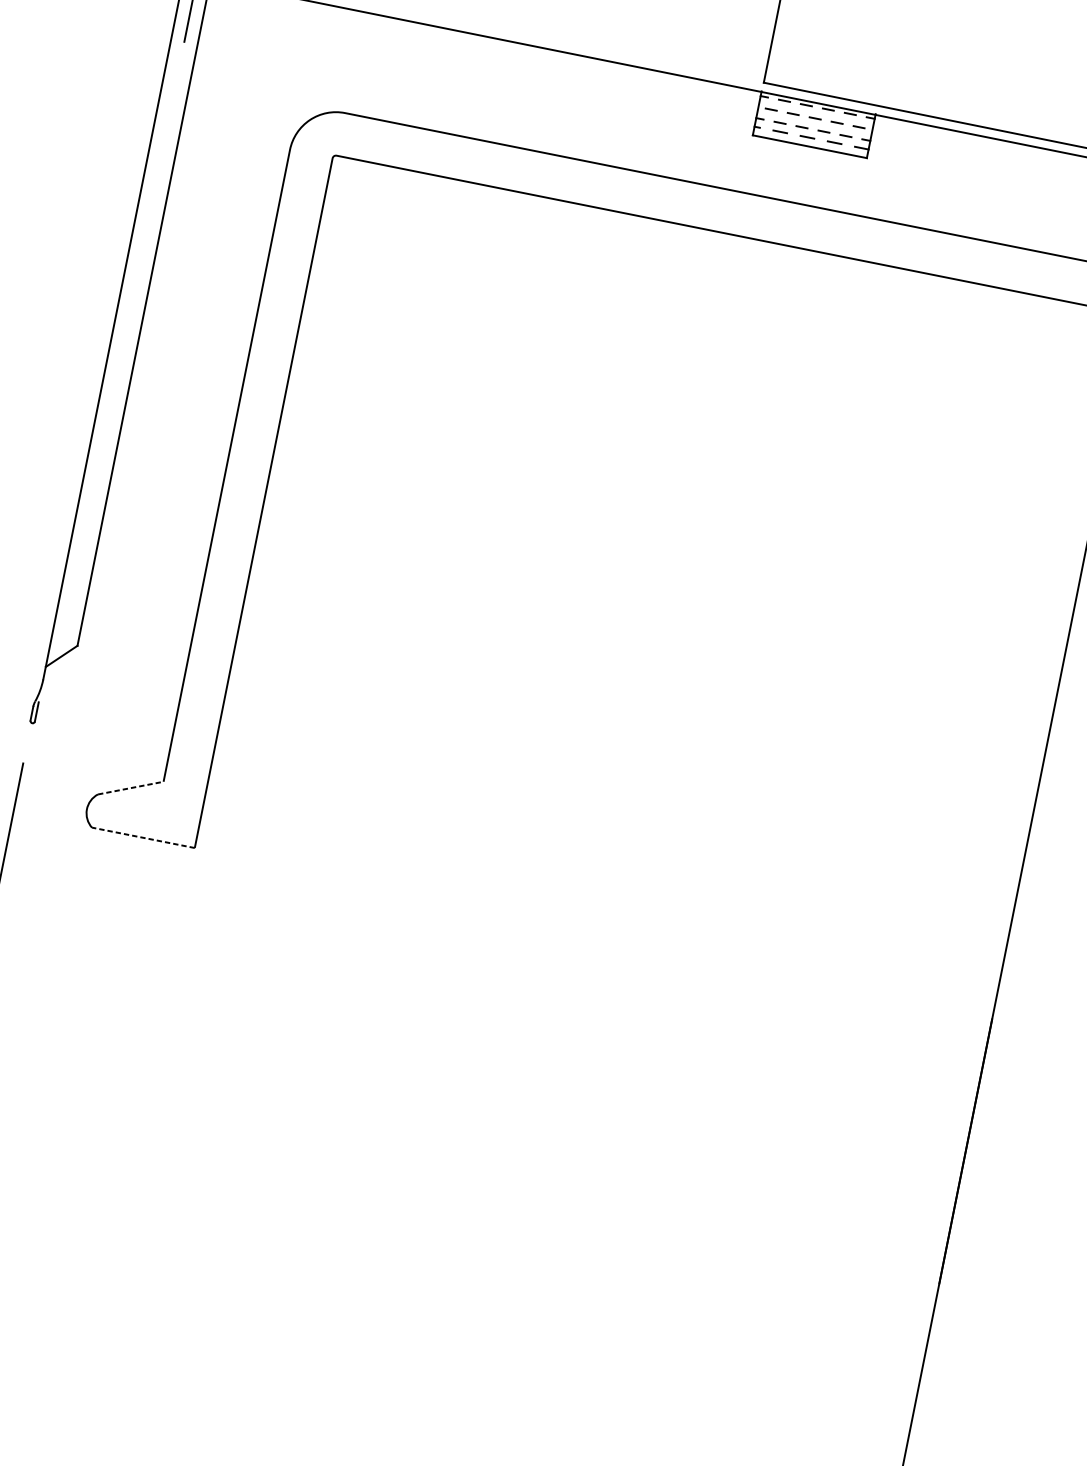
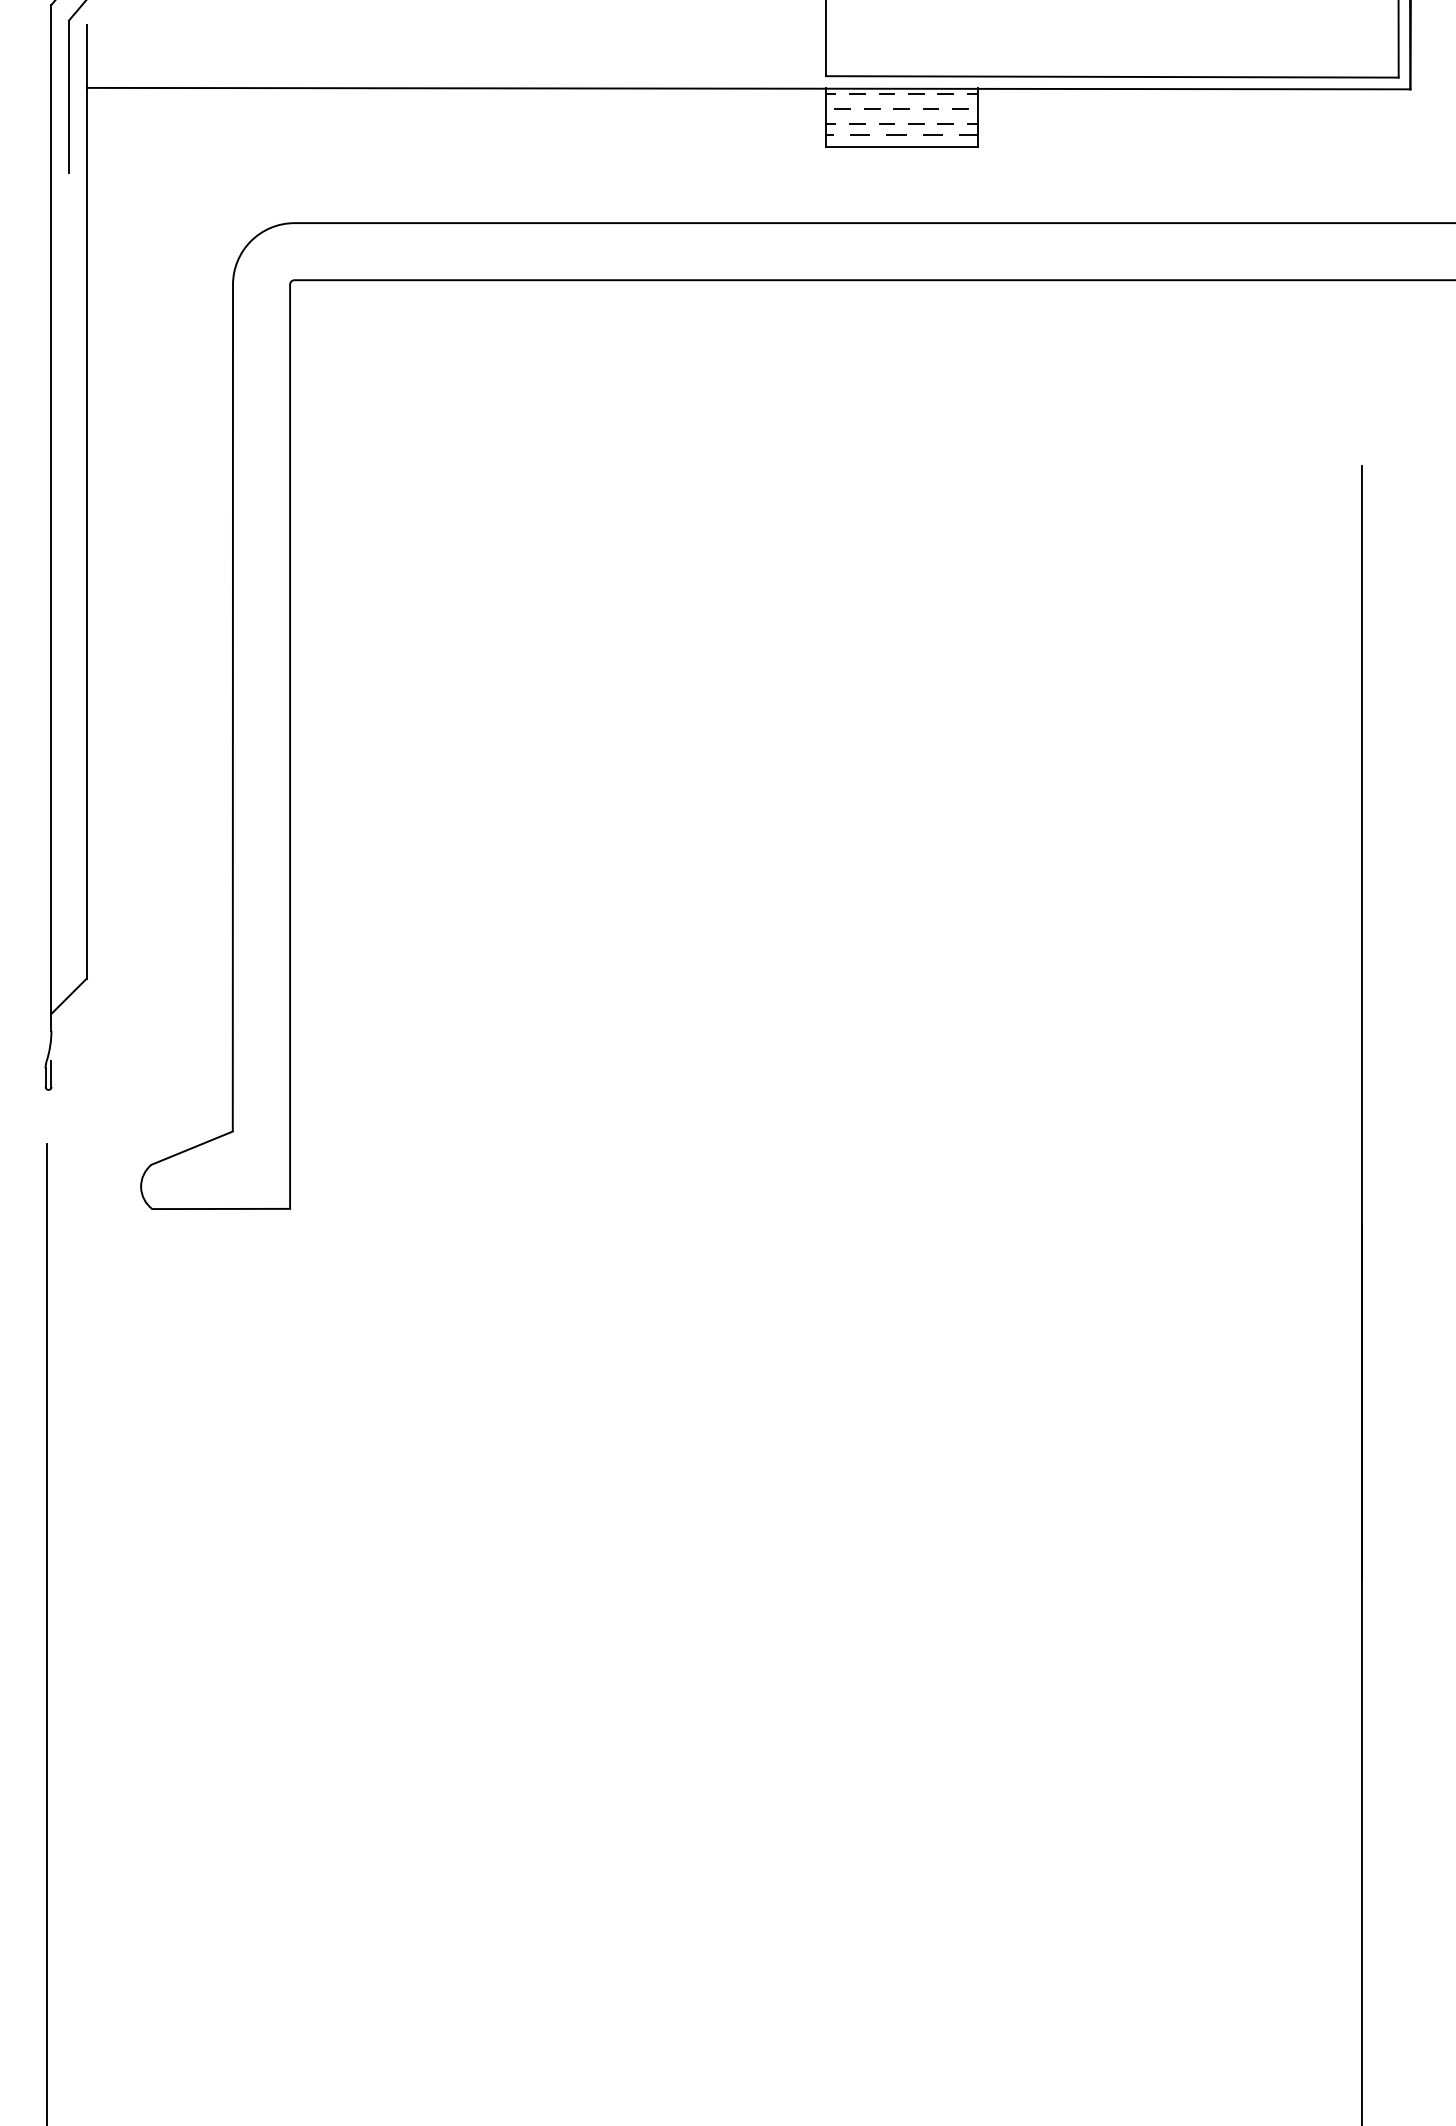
line: (130, 788) -> (192, 1148), dashed -> solid
line: (143, 837) -> (221, 1208), dashed -> solid

